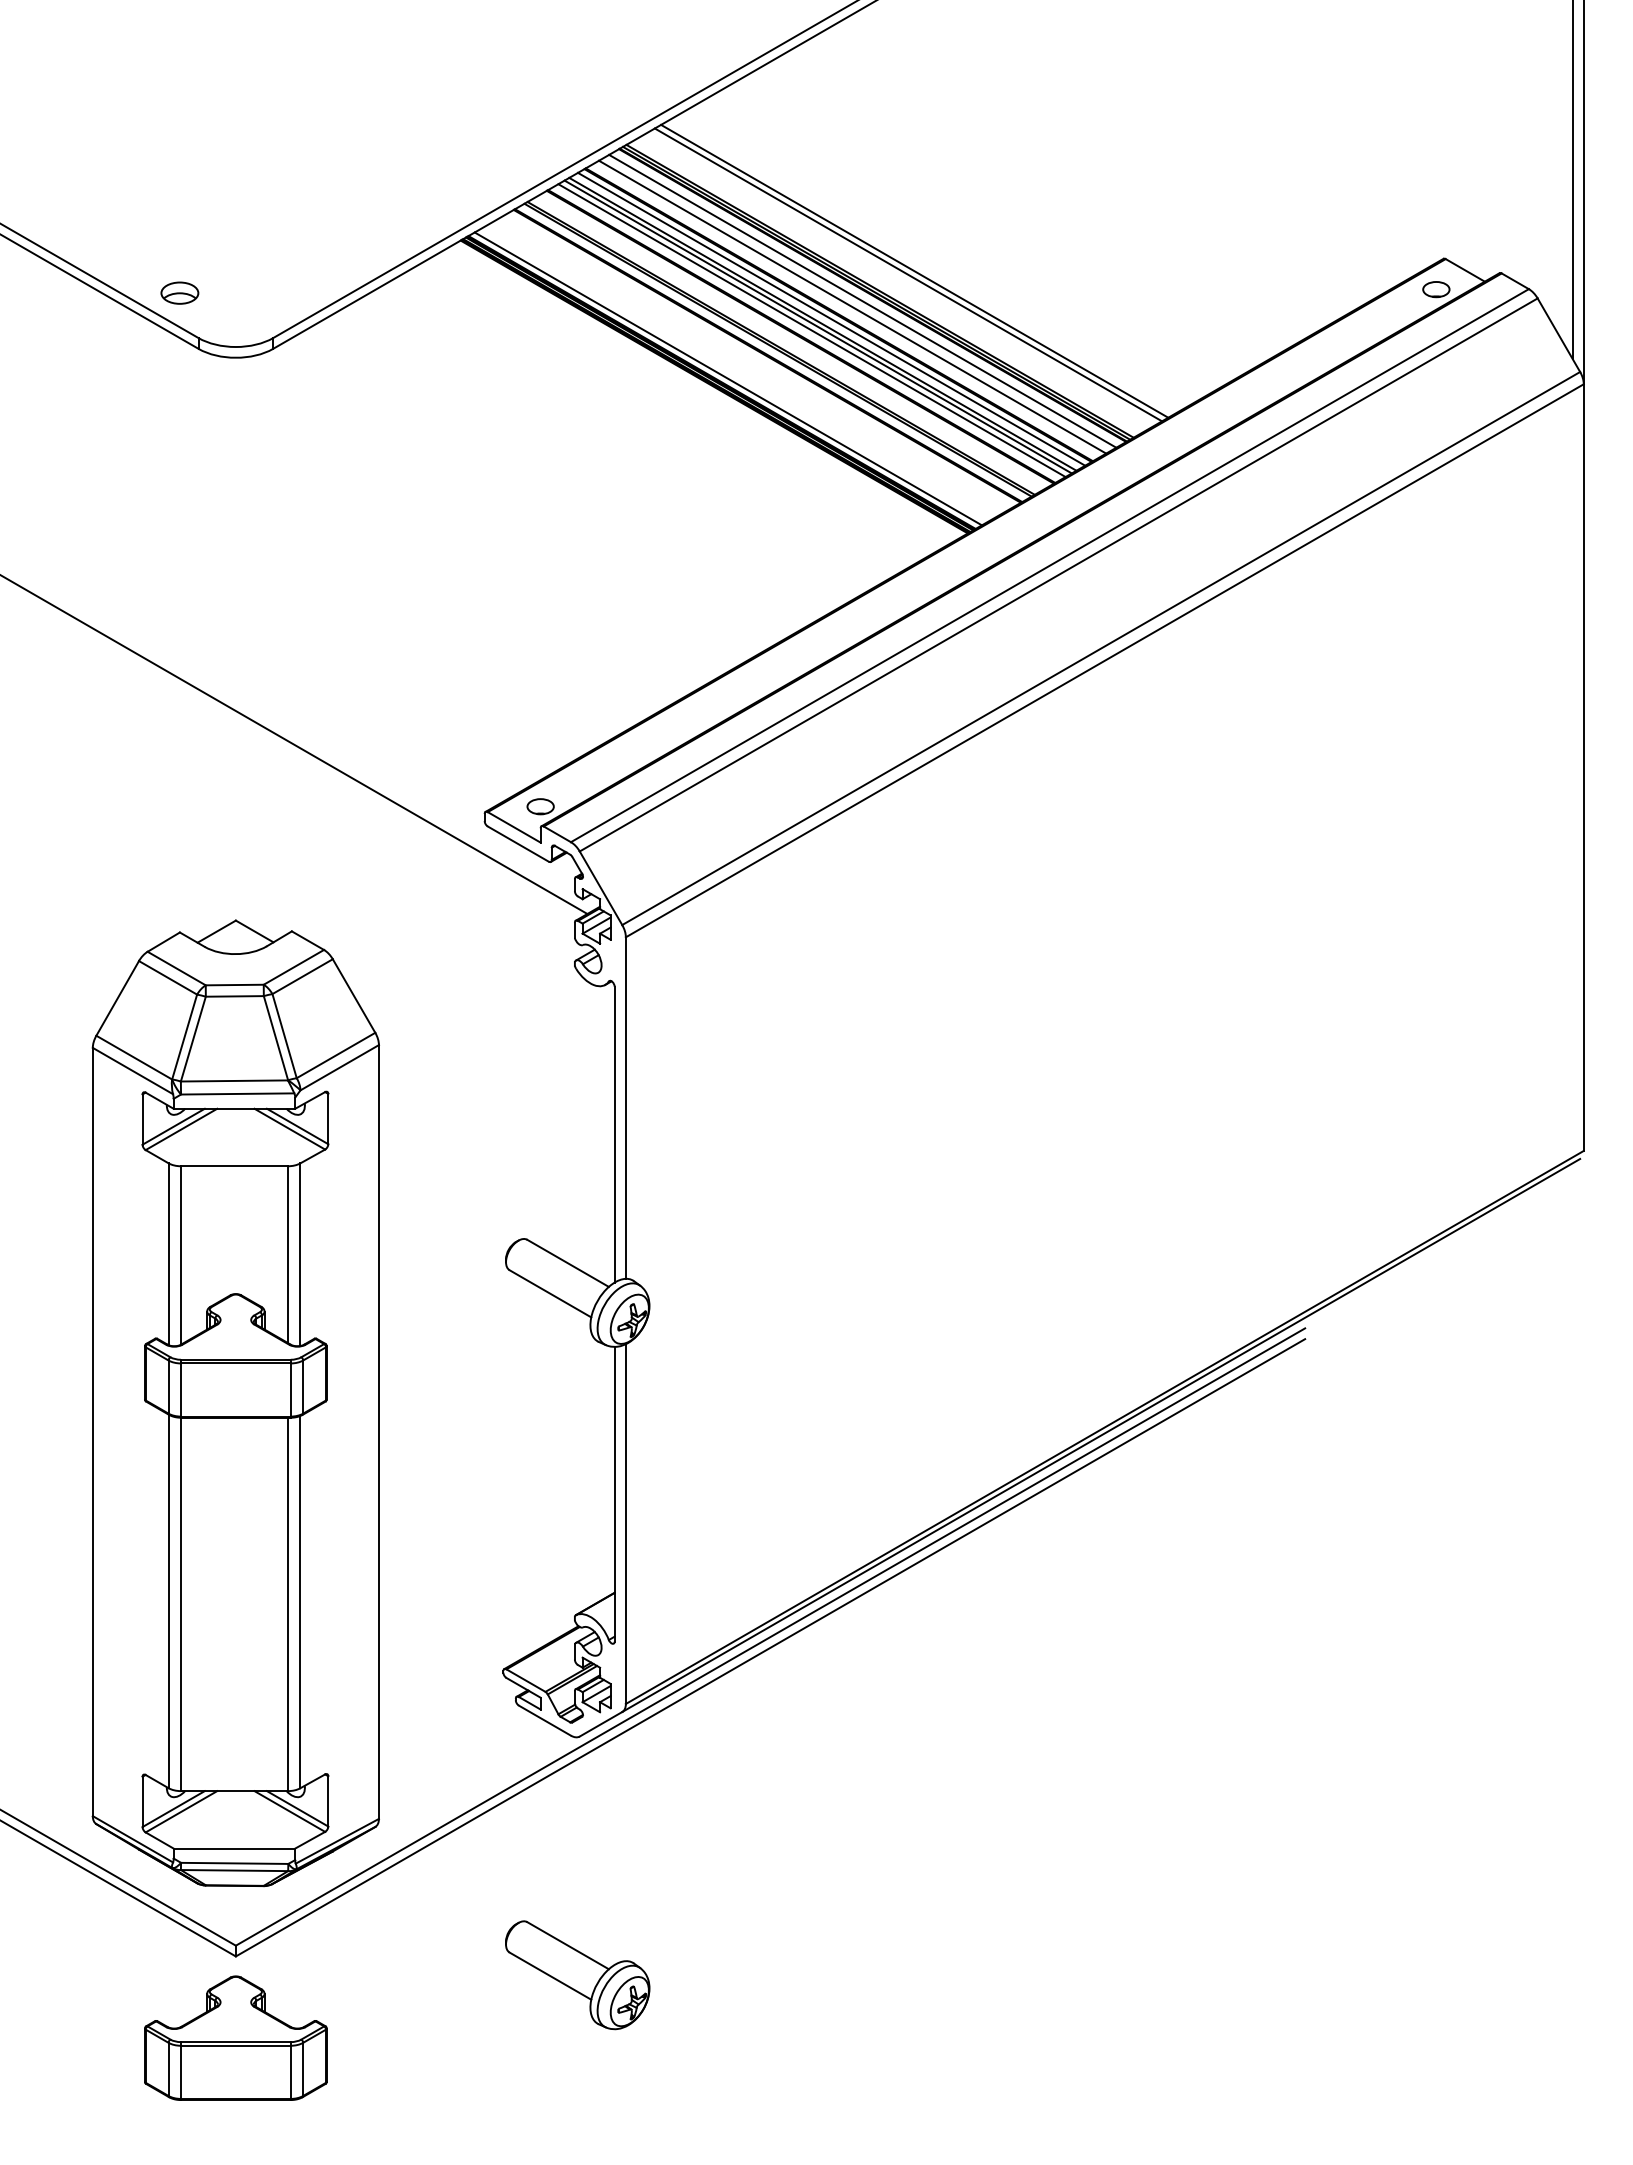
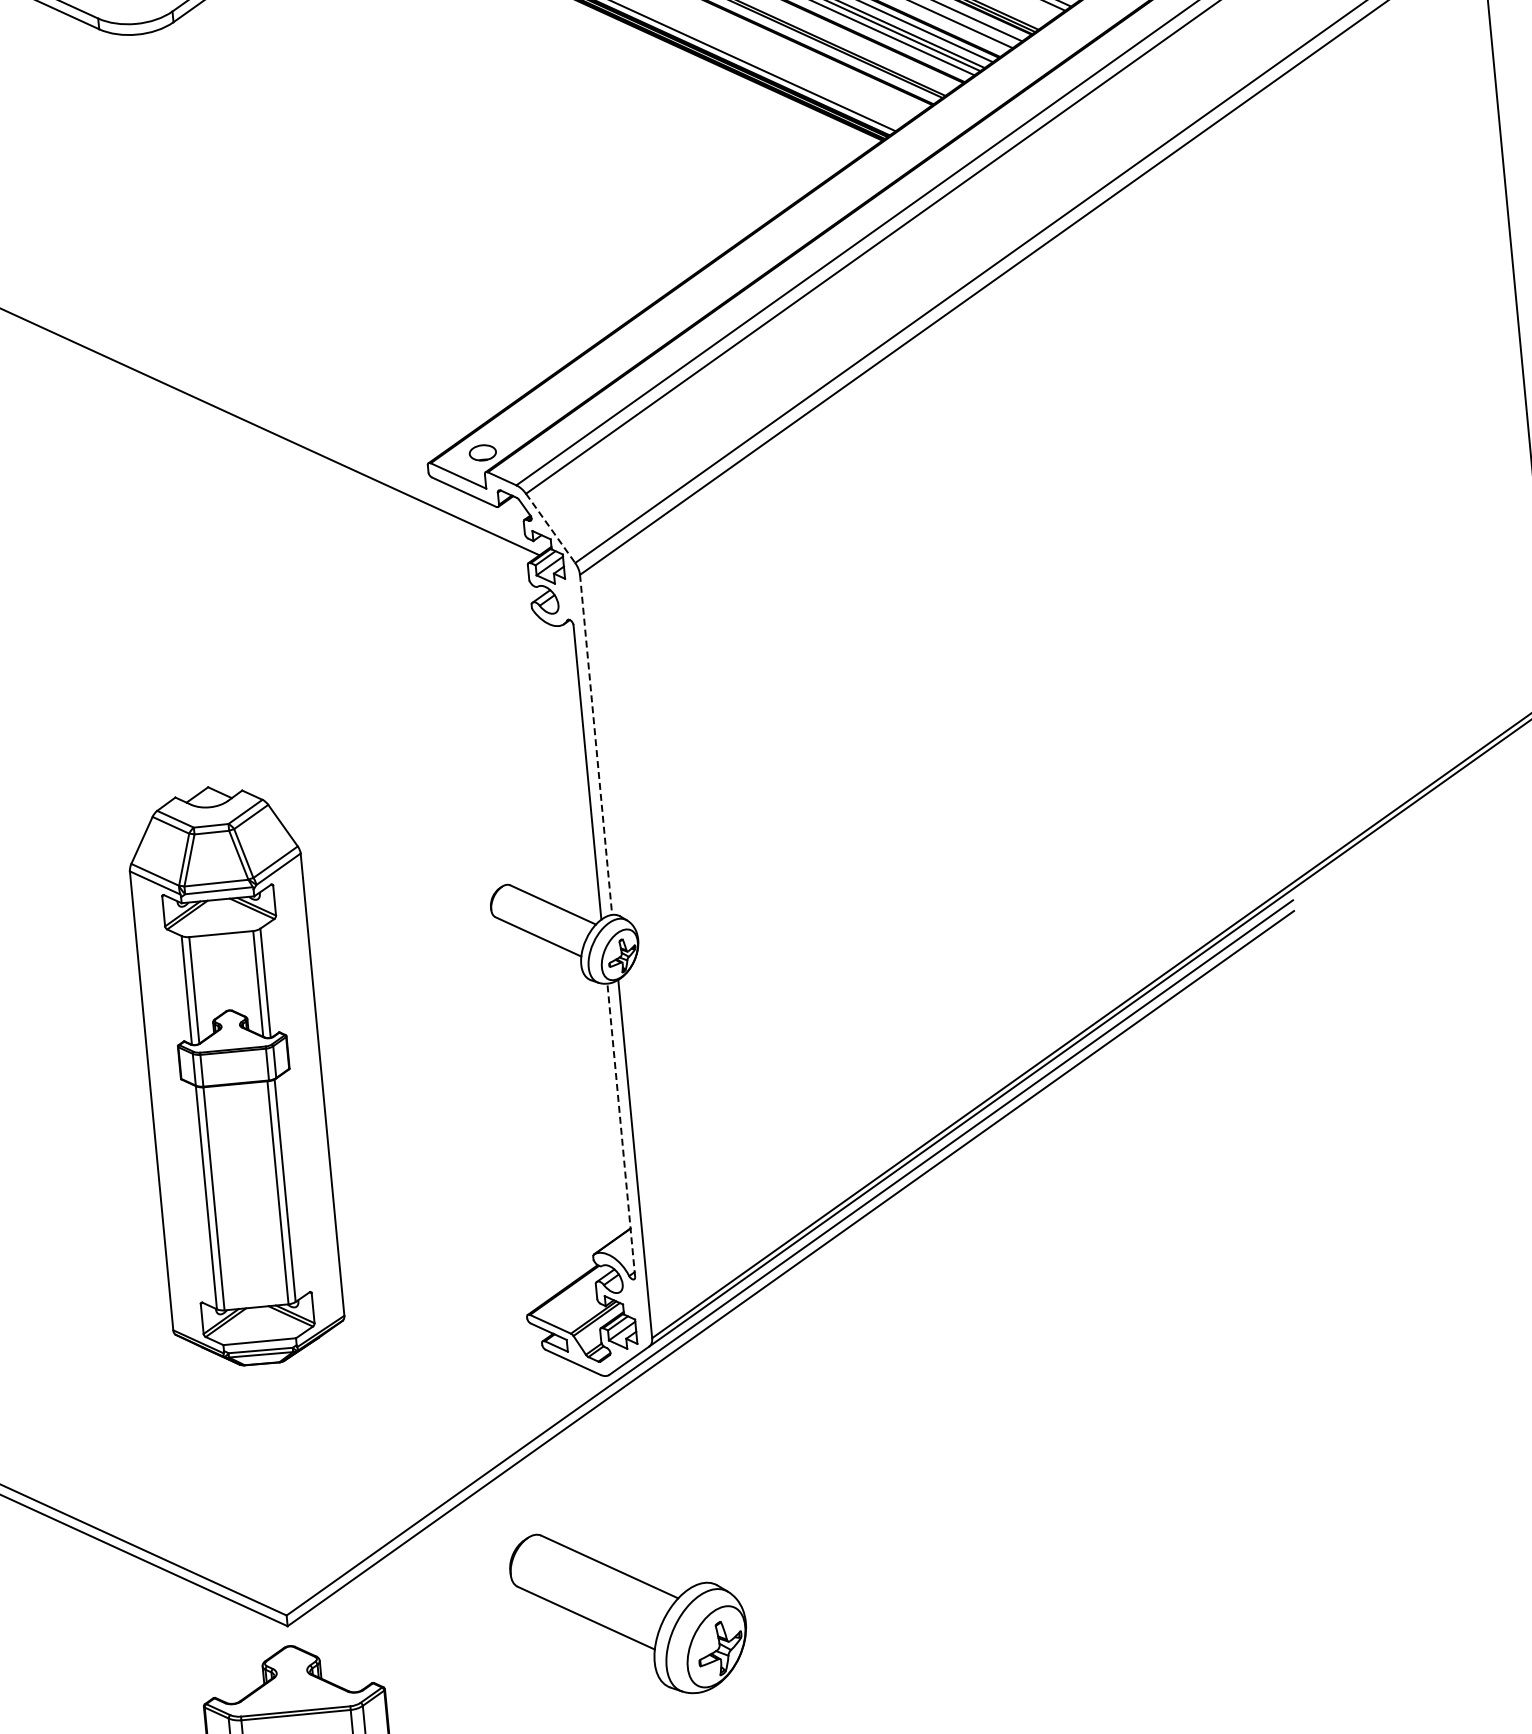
line: (601, 888) -> (551, 528), solid -> dashed
line: (625, 1108) -> (595, 745), solid -> dashed
part: (235, 1403) -> (235, 1075), size x0.6
line: (614, 1493) -> (621, 1129), solid -> dashed
part: (577, 1975) -> (629, 1613), size x1.6

